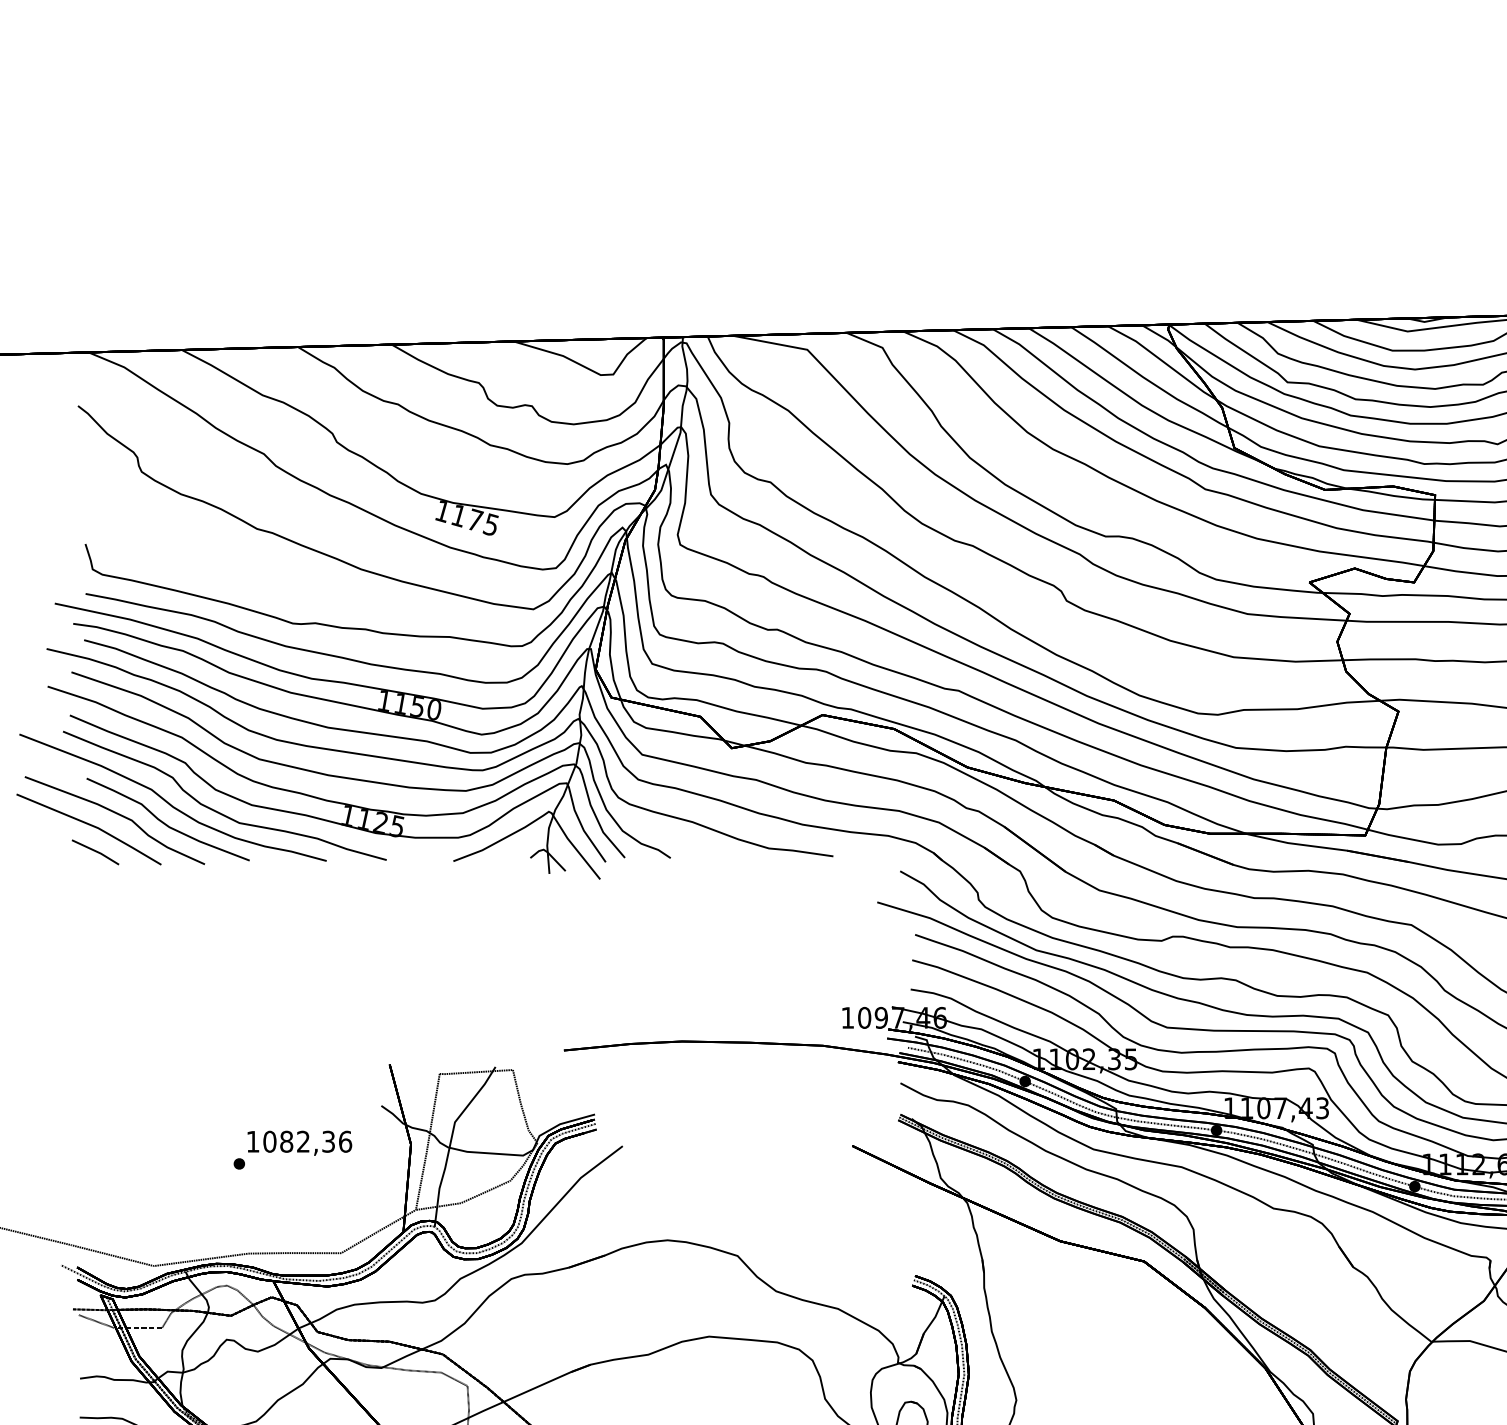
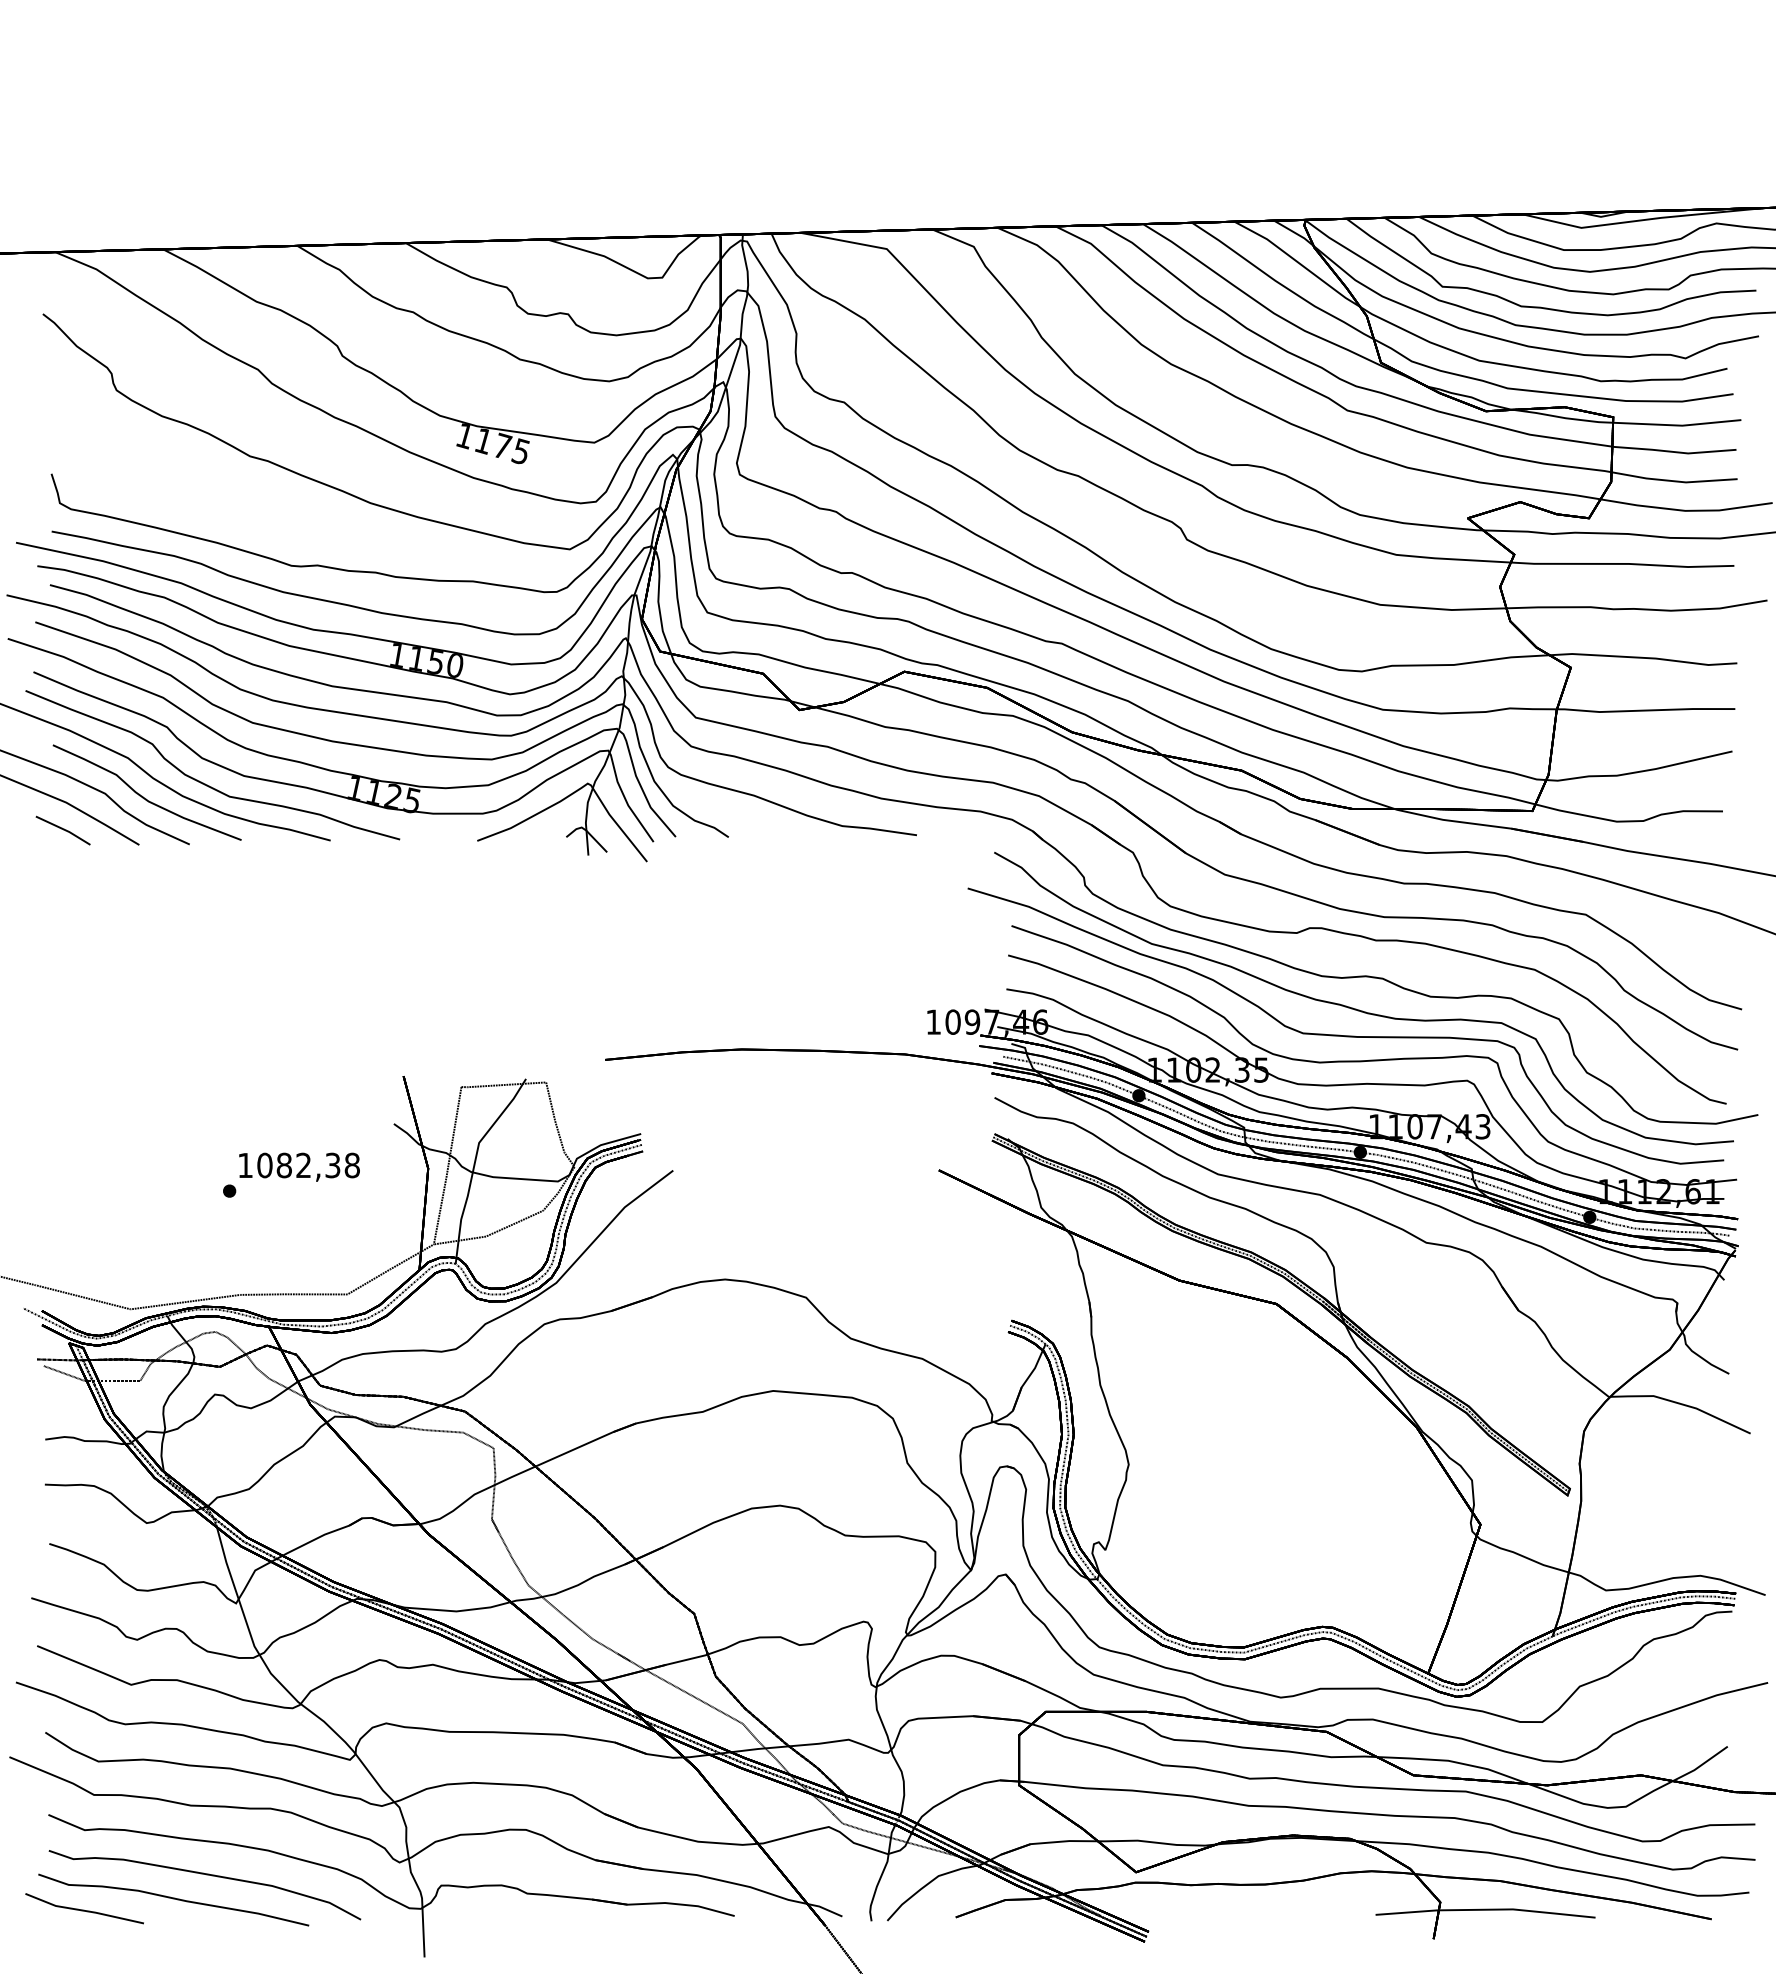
text: (345, 1141) -> (352, 1165), 1082,36 -> 1082,38

